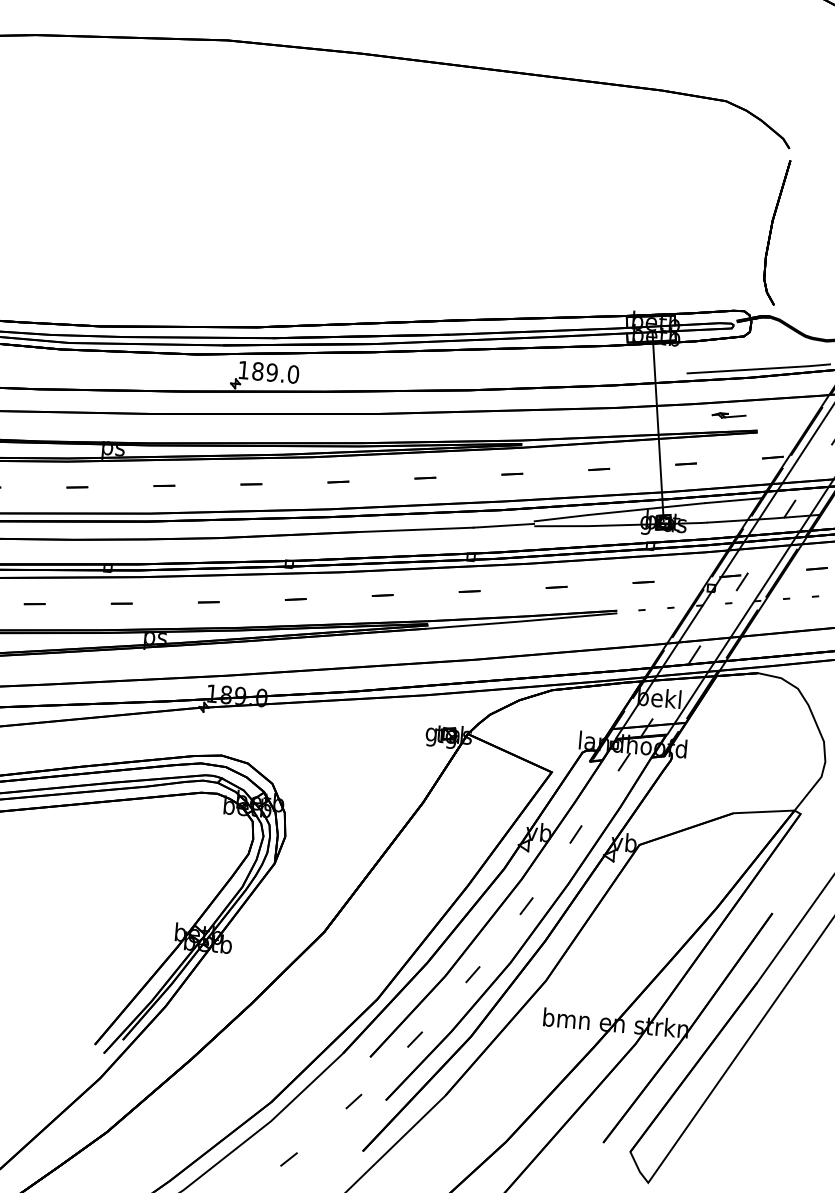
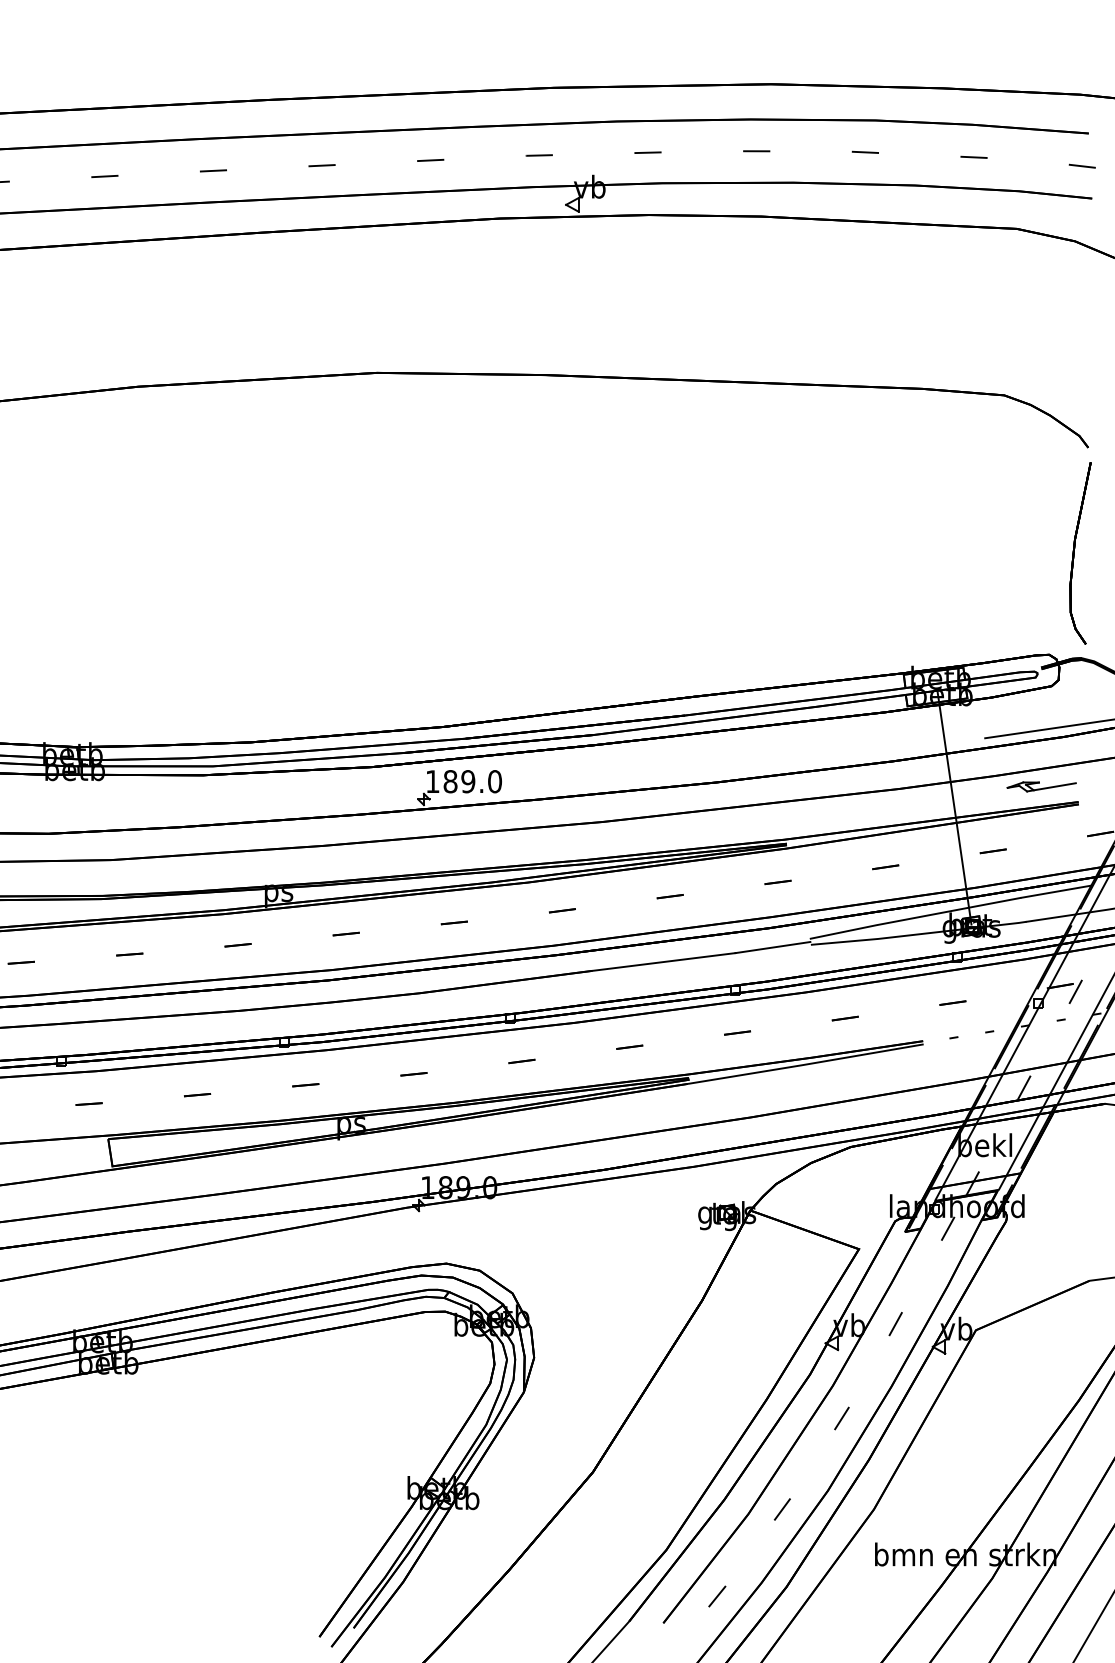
part: (729, 415) -> (1041, 786), size x1.67

